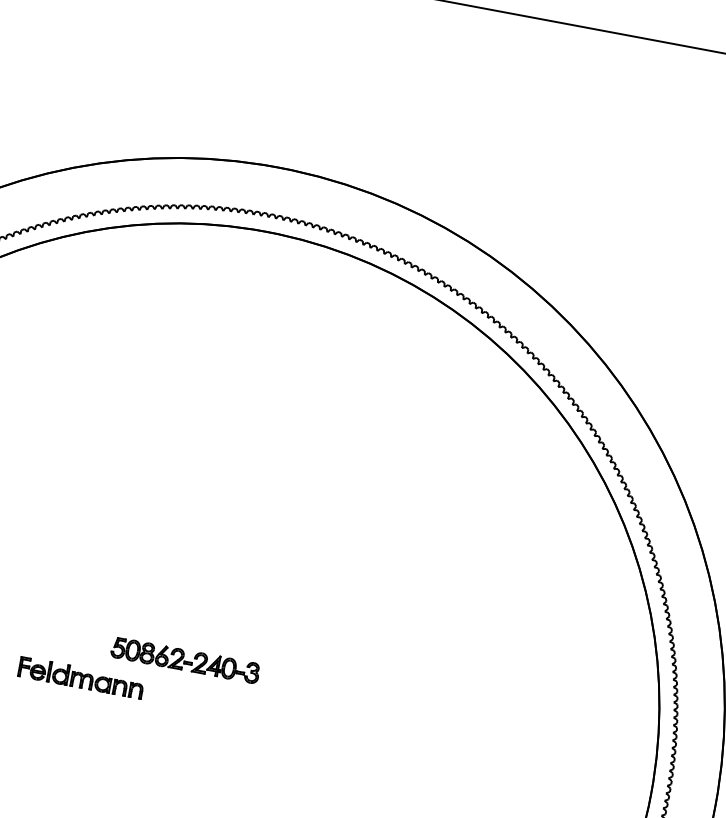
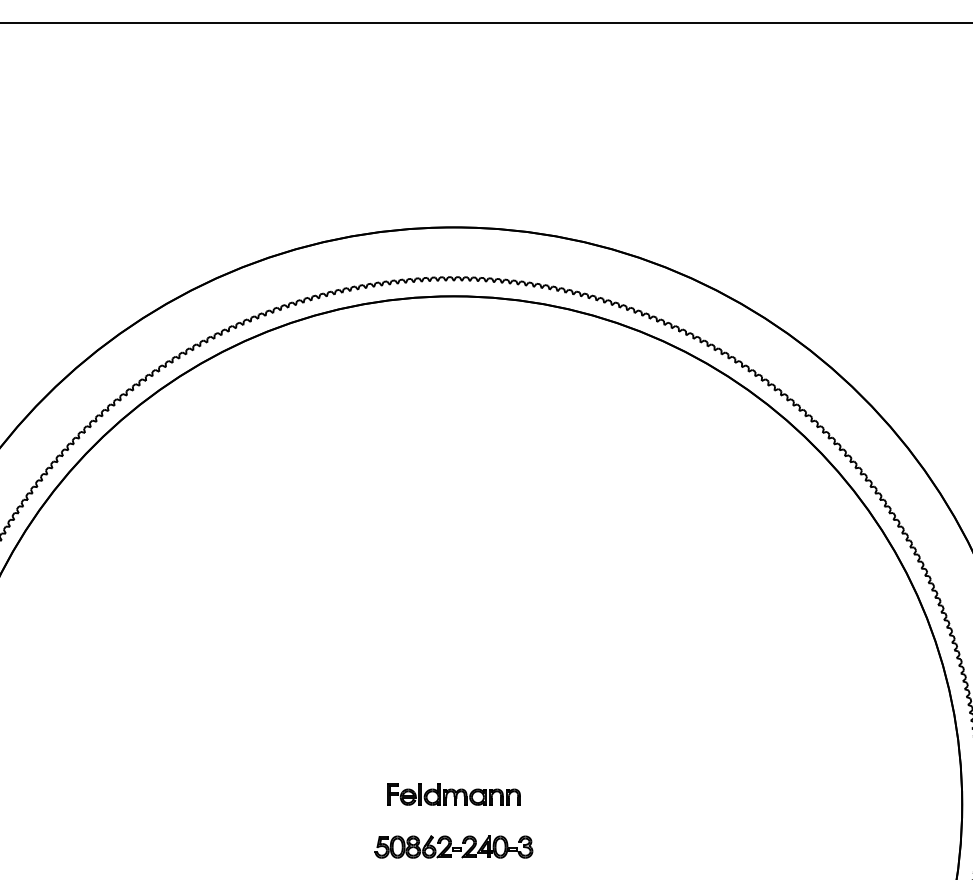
part: (185, 659) -> (453, 846), moved
part: (80, 677) -> (453, 794), moved

